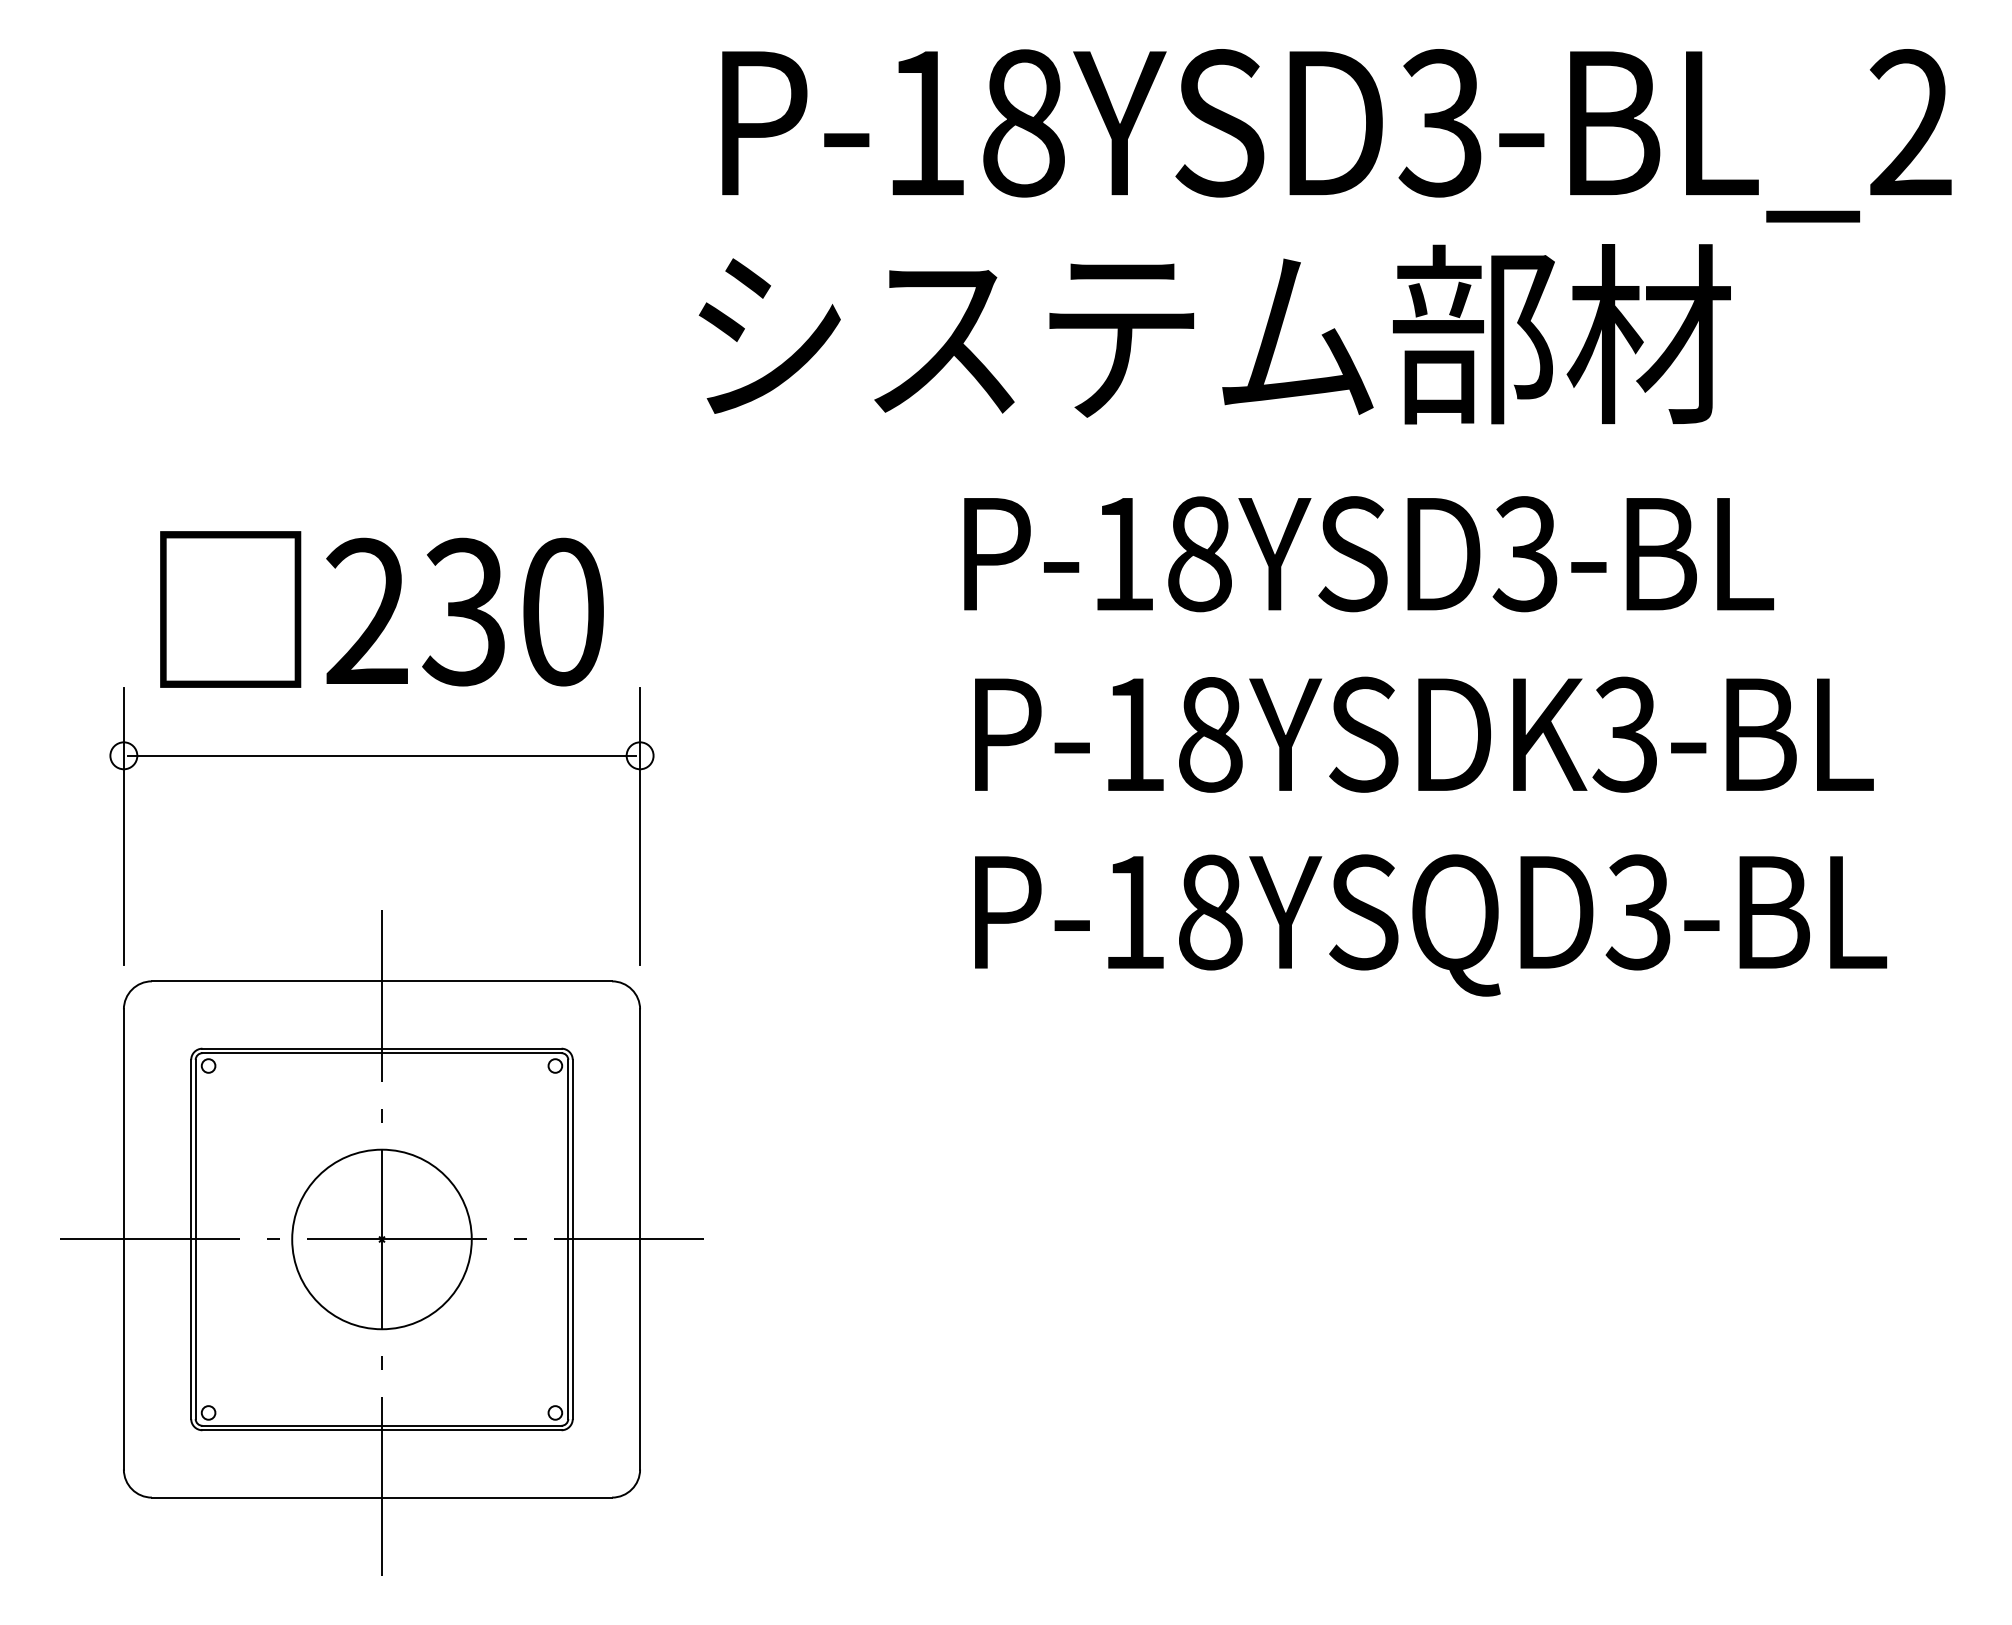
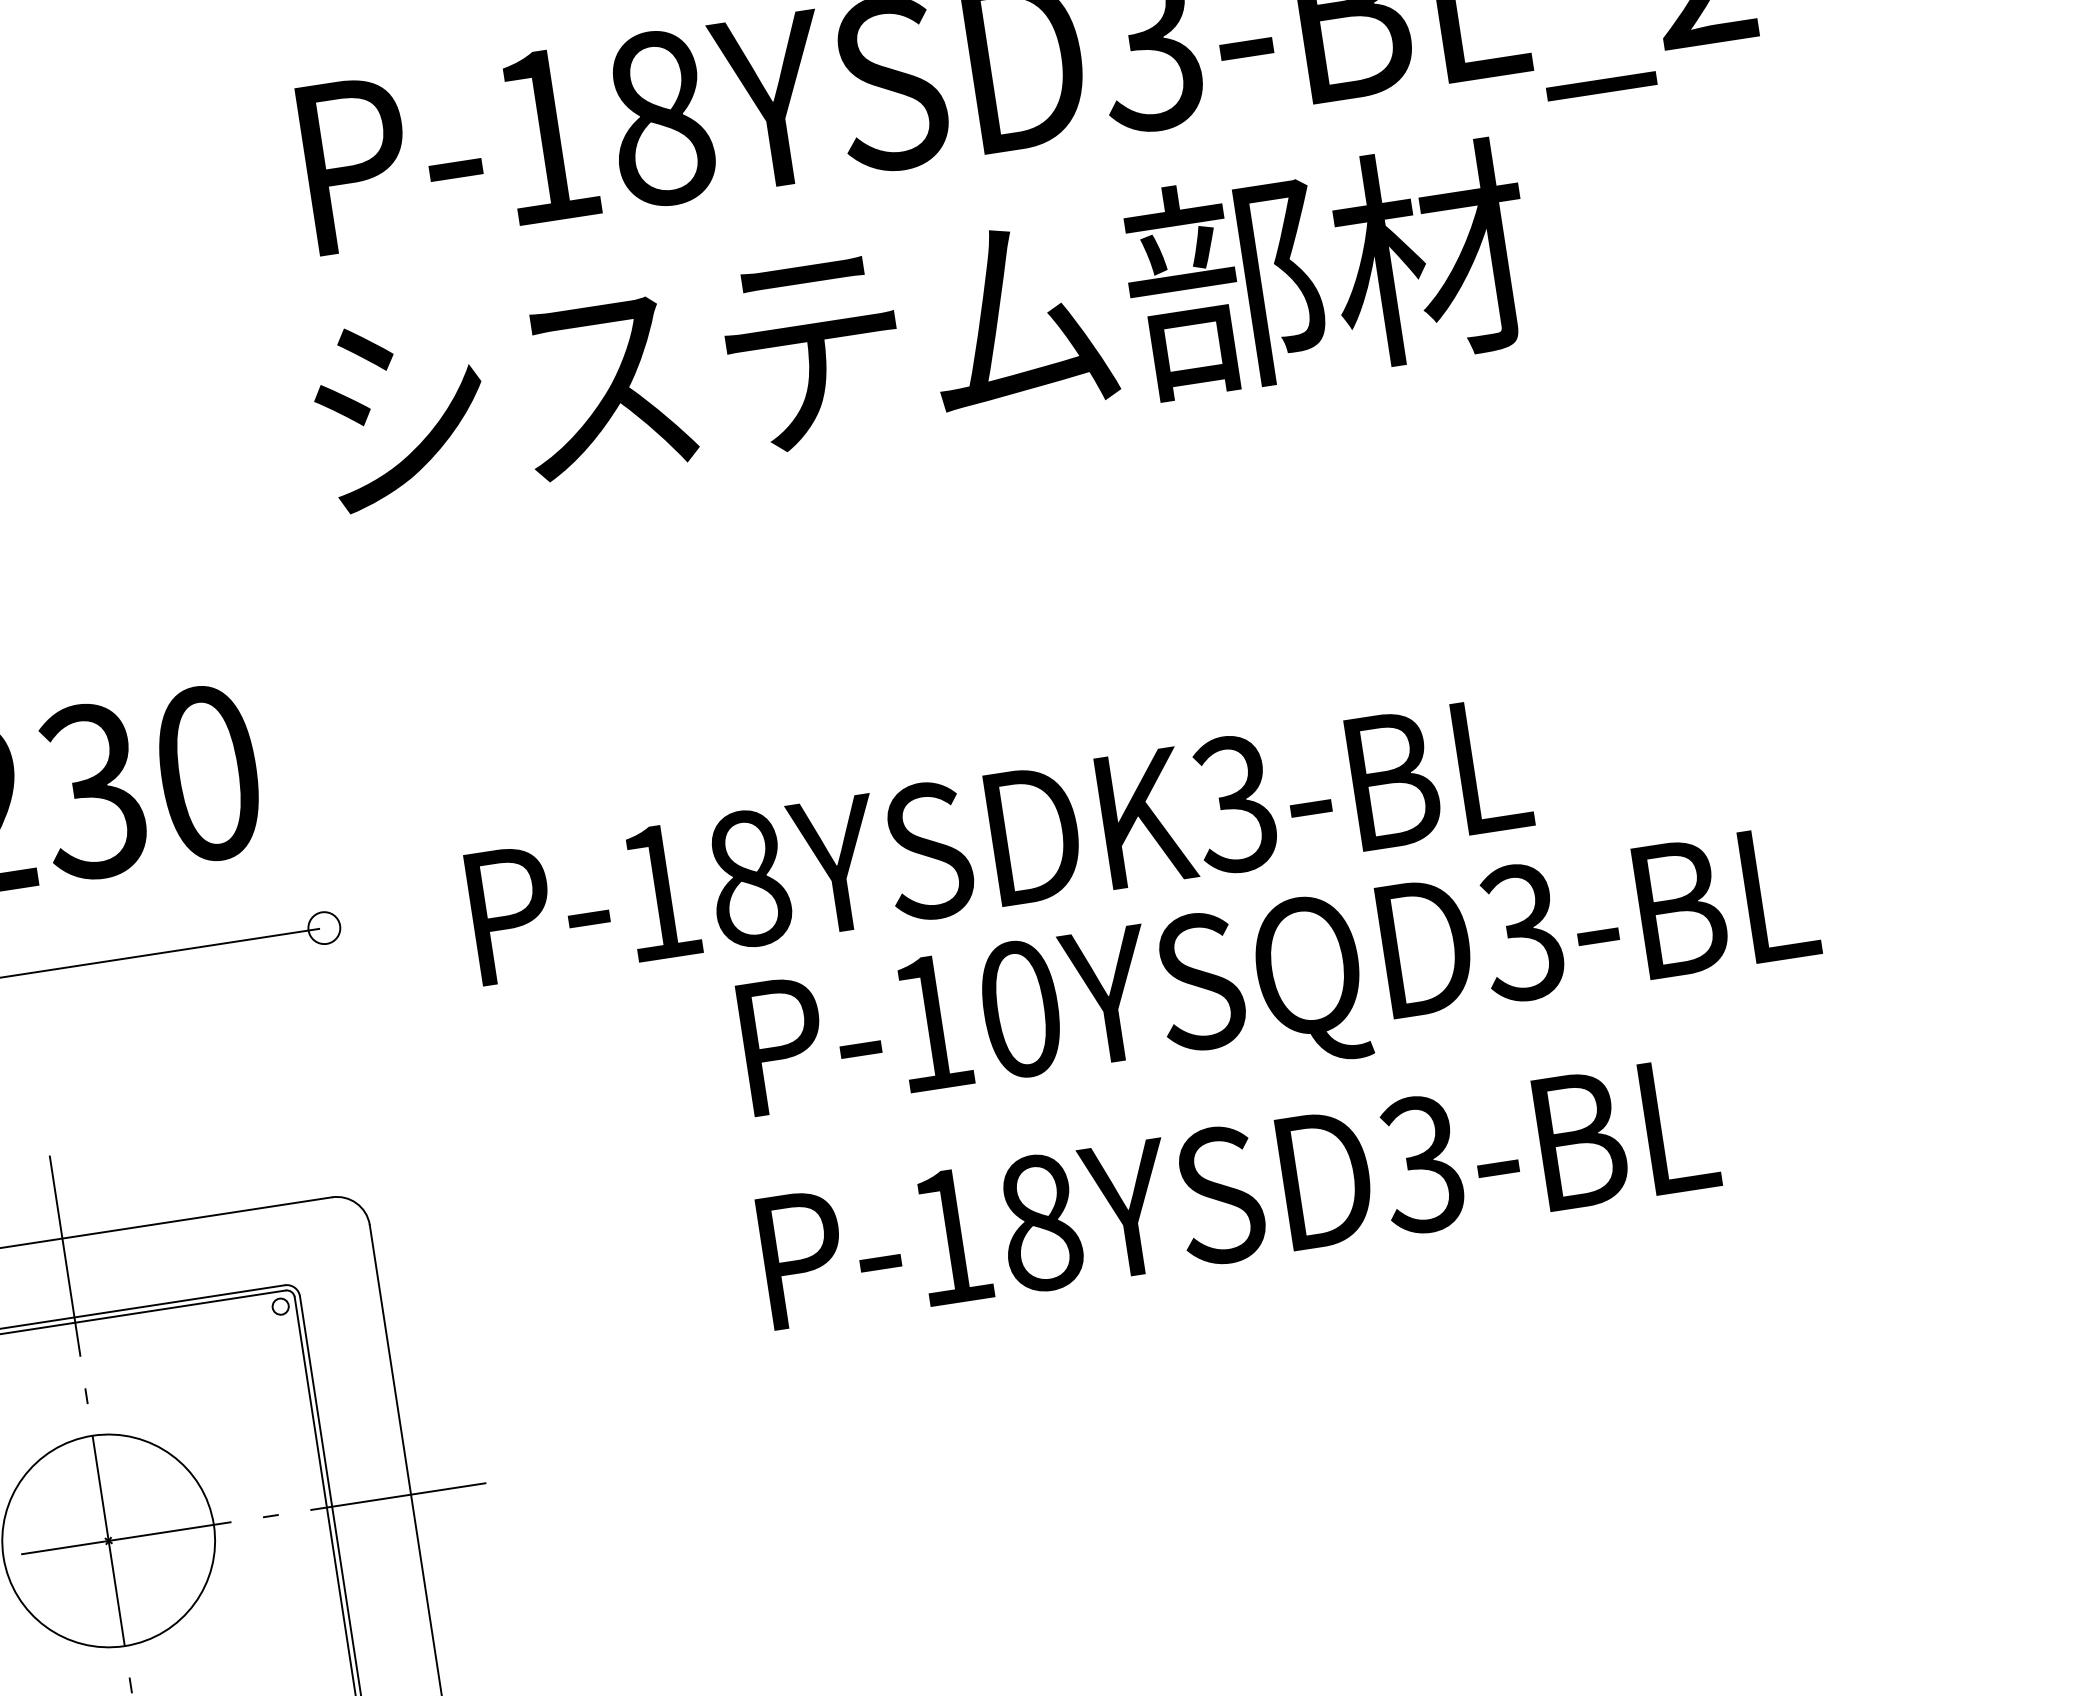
text: (1368, 554) -> (1238, 1193), moved
text: (1424, 734) -> (999, 840), moved
line: (640, 826) -> (337, 1010), removed
text: (1210, 912) -> (1020, 1009), P-18YSQD3-BL -> P-10YSQD3-BL

